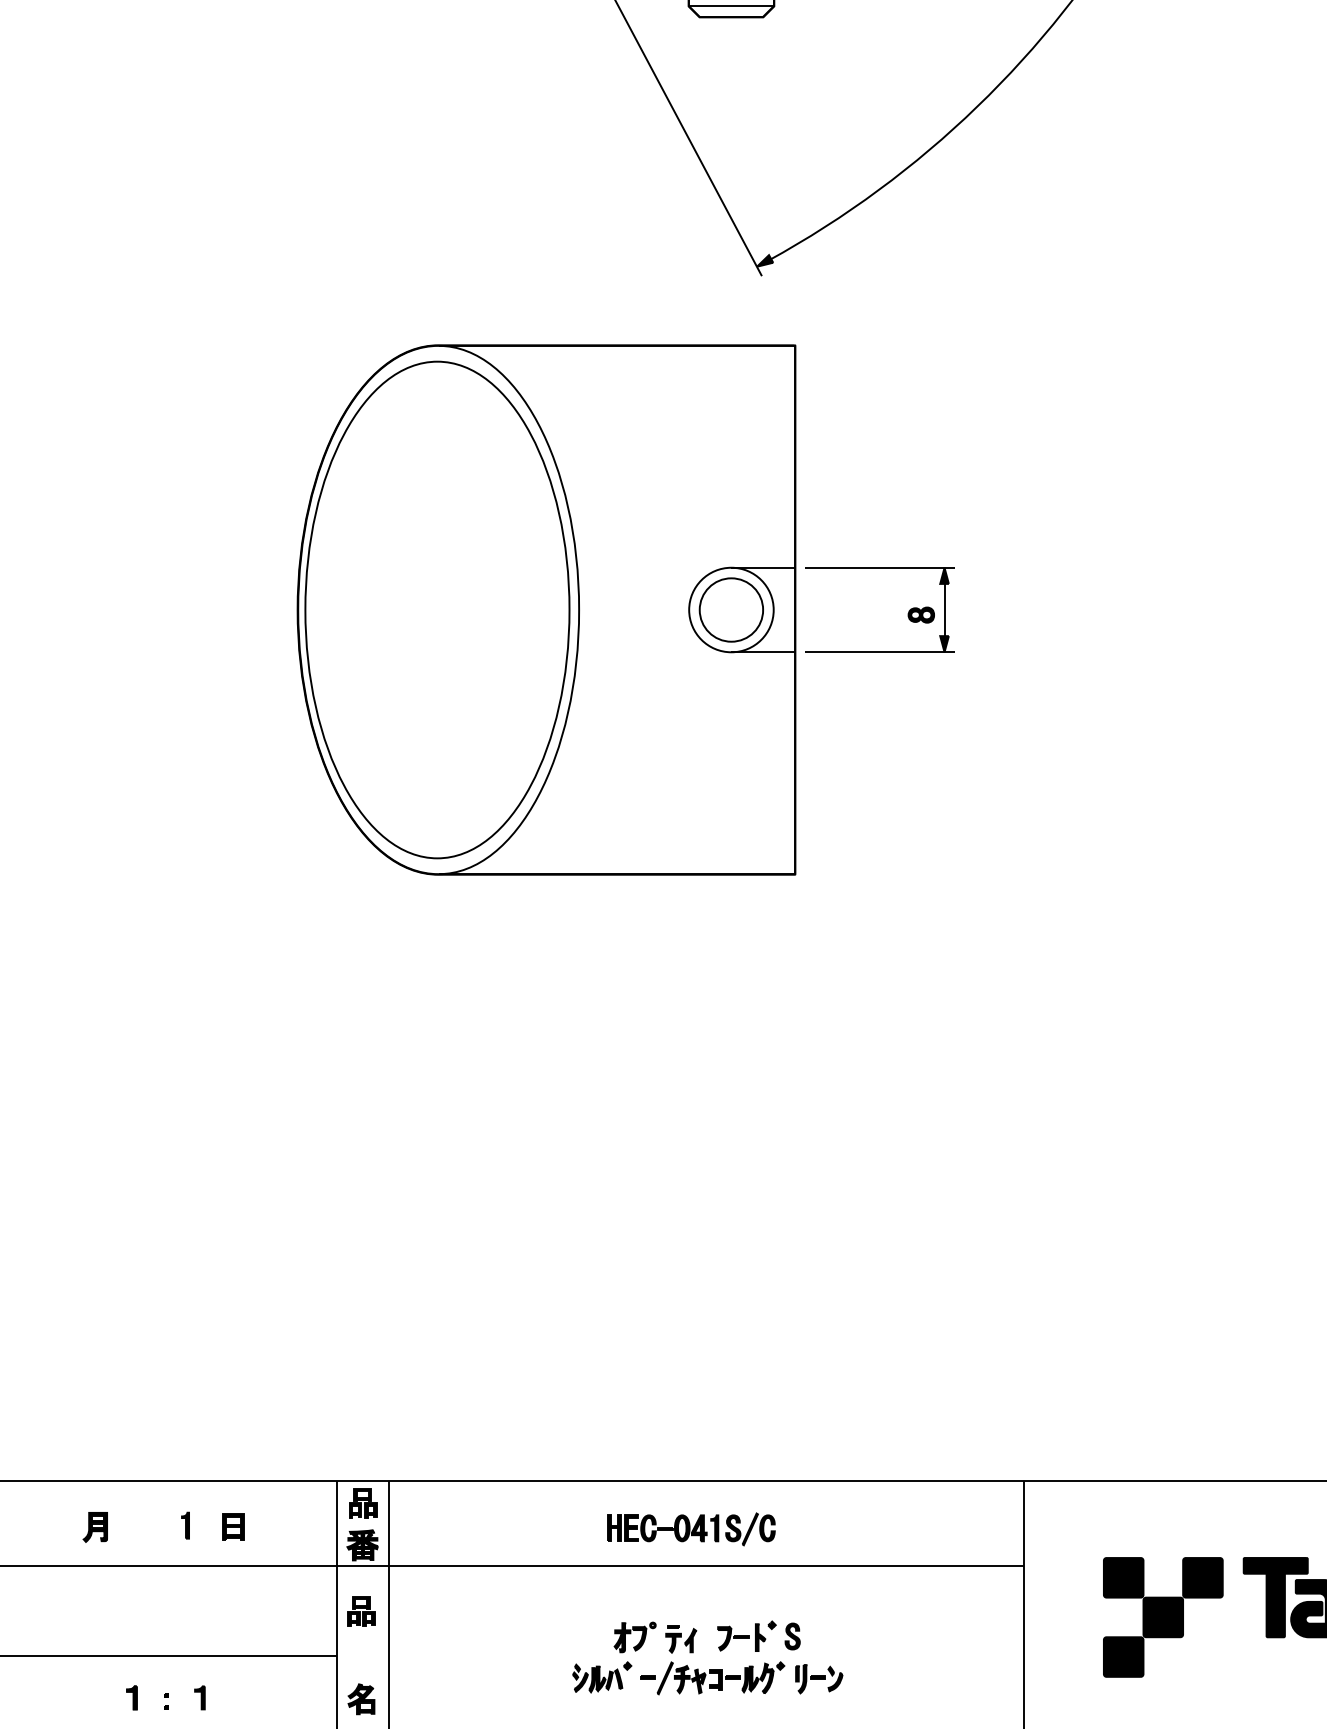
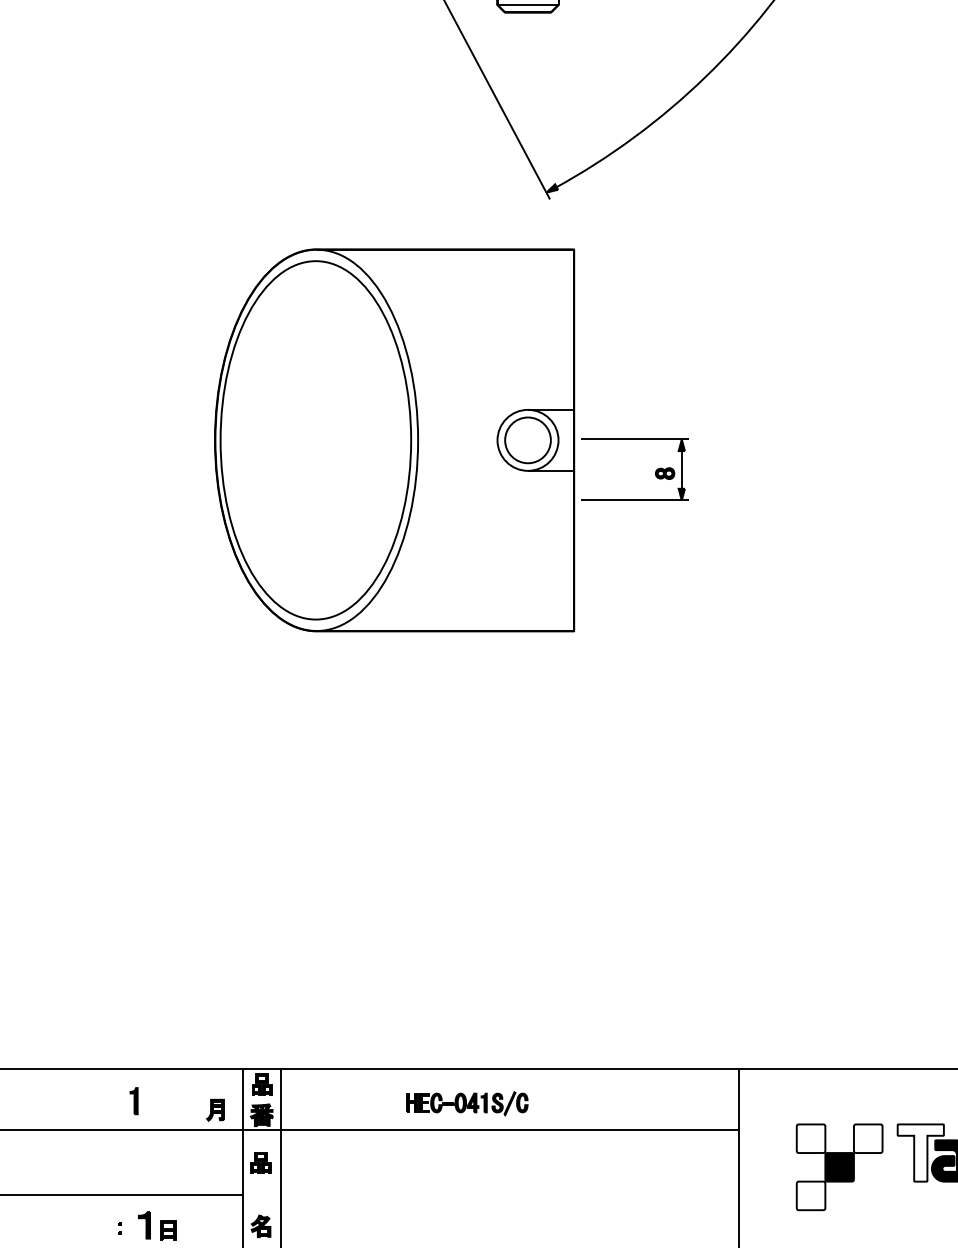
part: (907, 613) -> (655, 472), moved
part: (185, 1525) -> (134, 1100), size x1.4
part: (233, 1526) -> (168, 1230), moved
part: (94, 1527) -> (214, 1110), moved
part: (691, 1529) -> (467, 1103), moved
fill: (1123, 1577) -> (810, 1138), removed
fill: (1202, 1577) -> (867, 1138), removed
fill: (1275, 1597) -> (920, 1152), removed
fill: (1123, 1656) -> (810, 1195), removed
part: (709, 1669) -> (512, 1204), removed
part: (131, 1697) -> (95, 1225), removed
part: (199, 1697) -> (144, 1225), size x1.6

